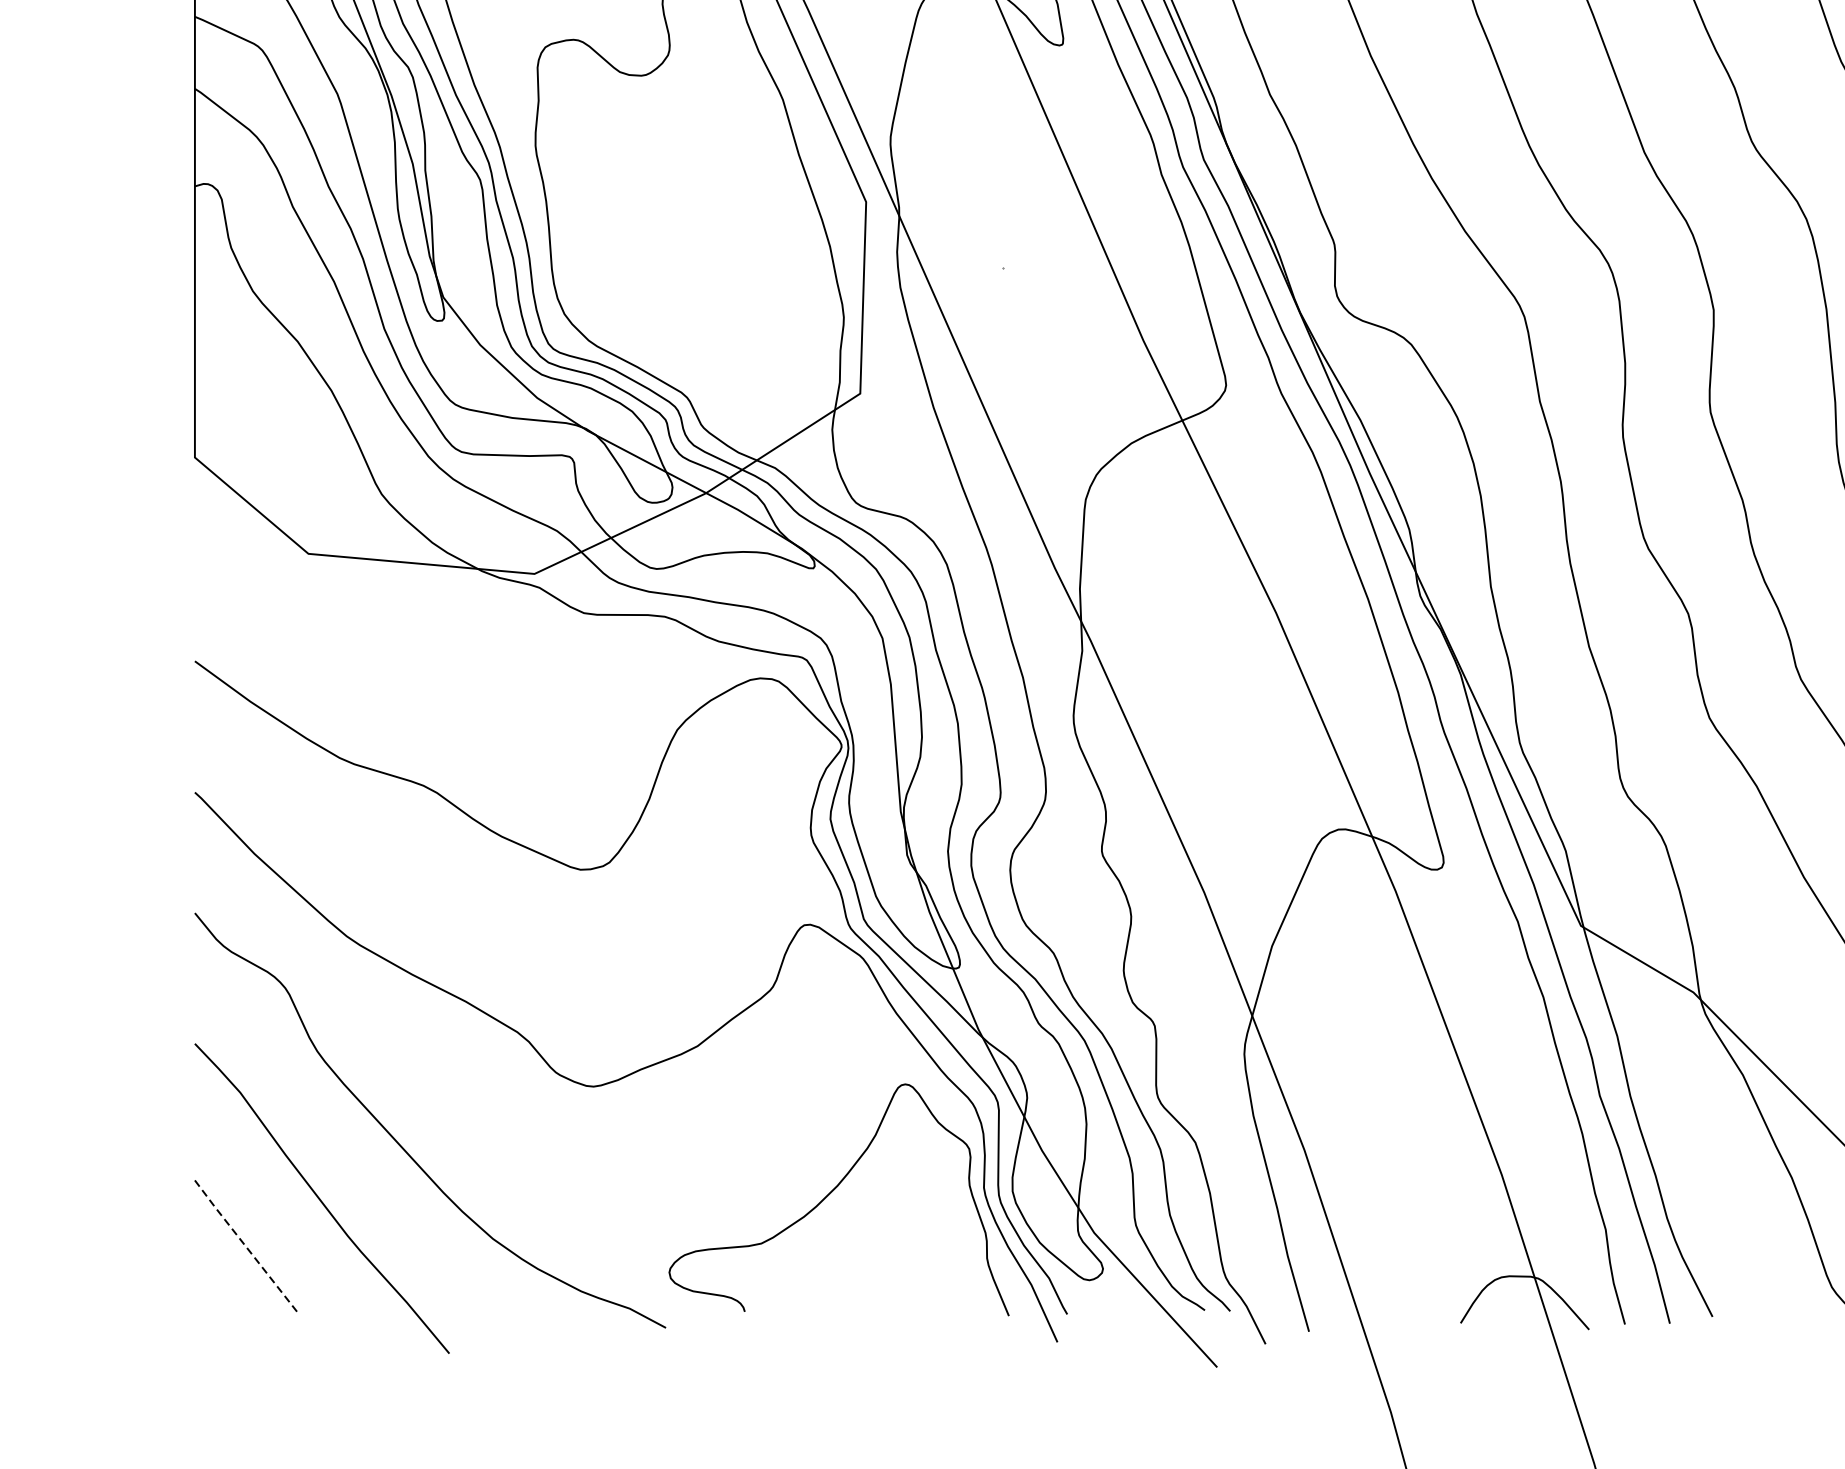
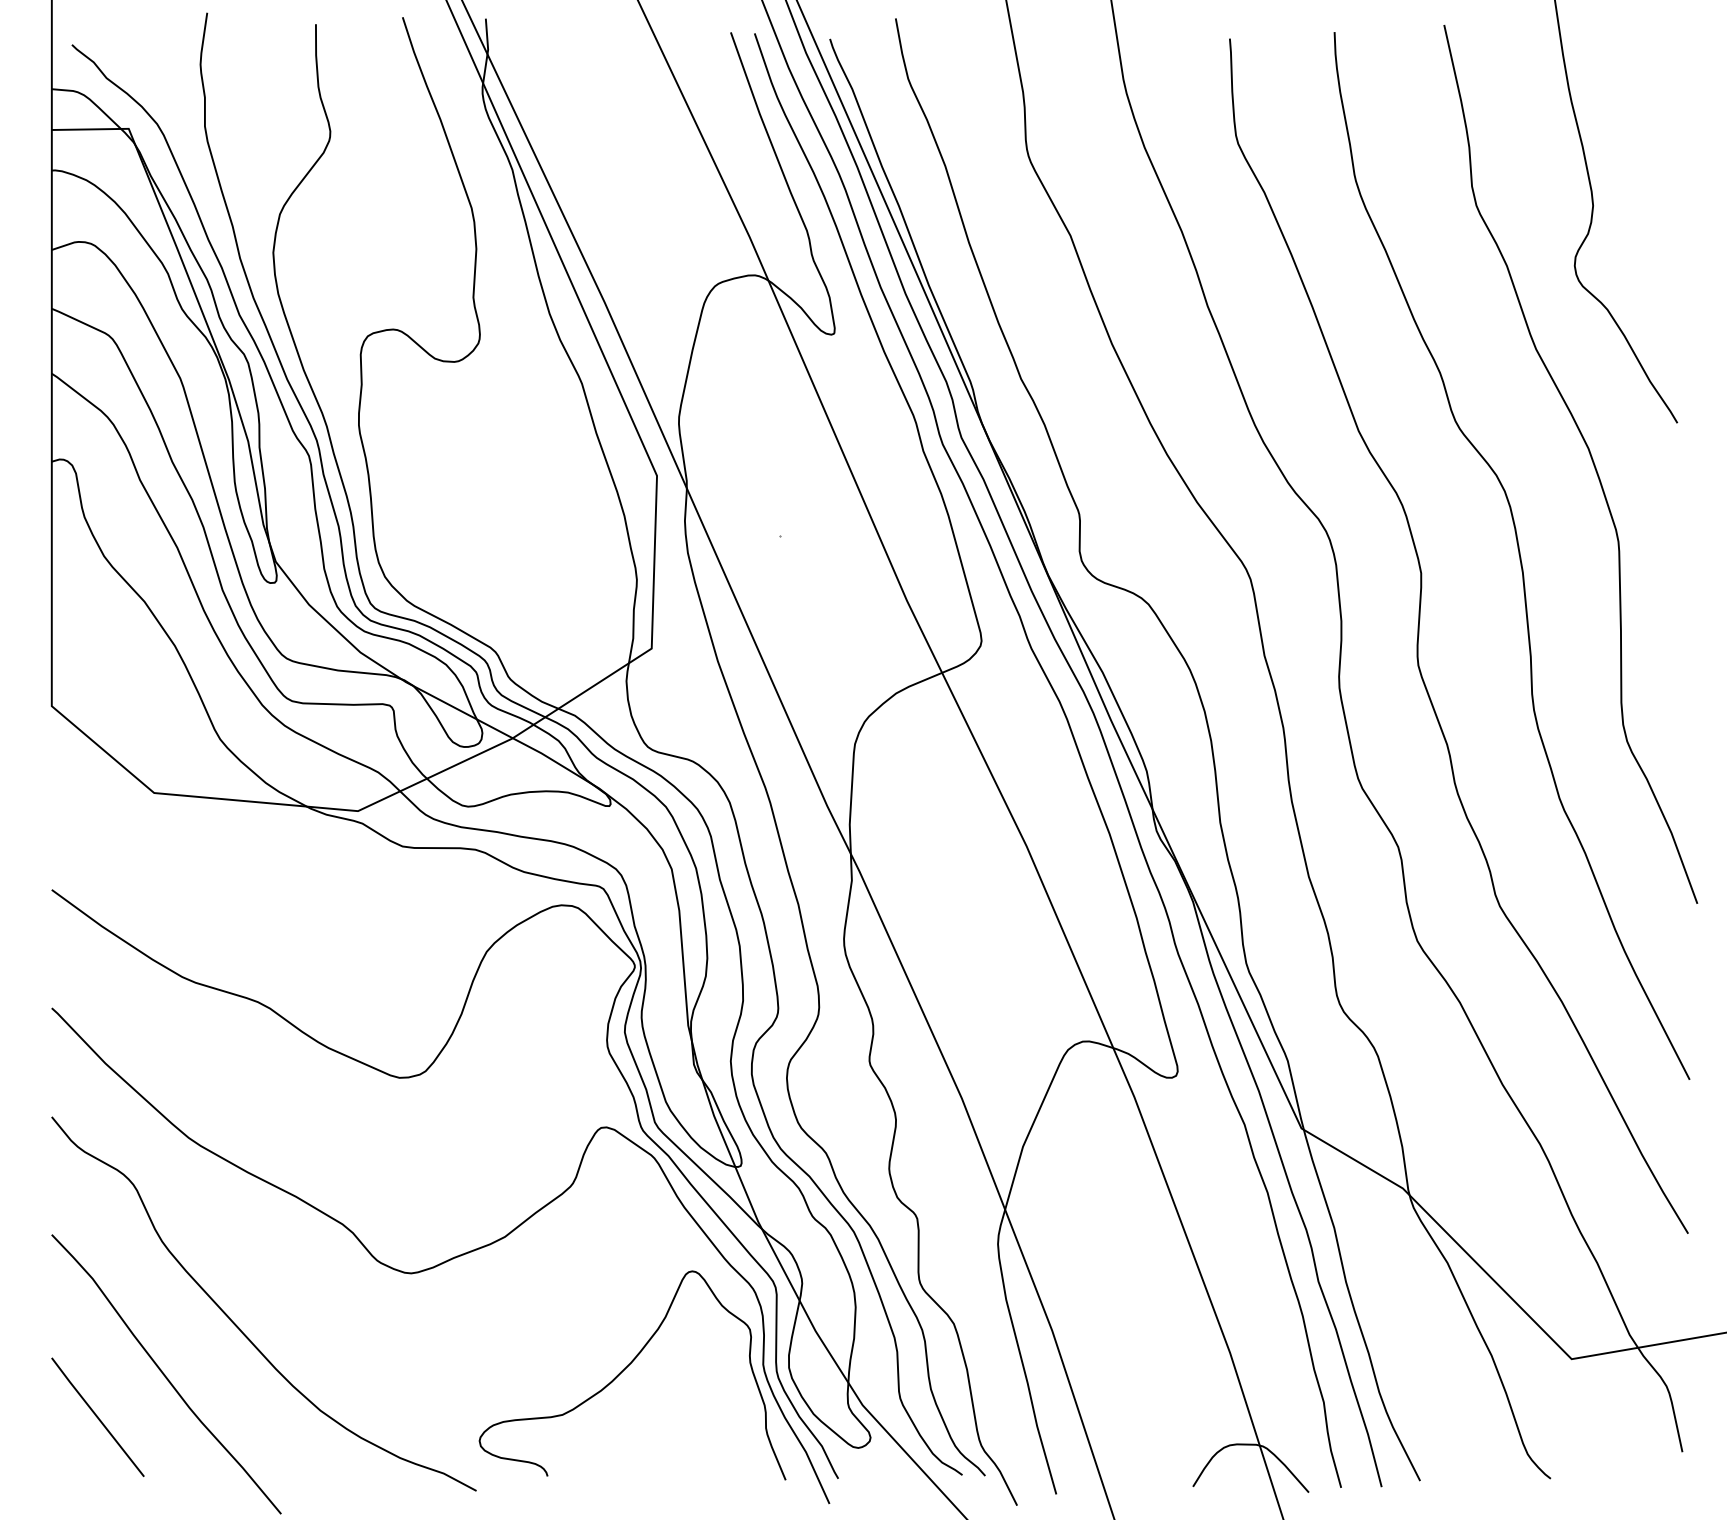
line: (245, 1246) -> (97, 1417), dashed -> solid

